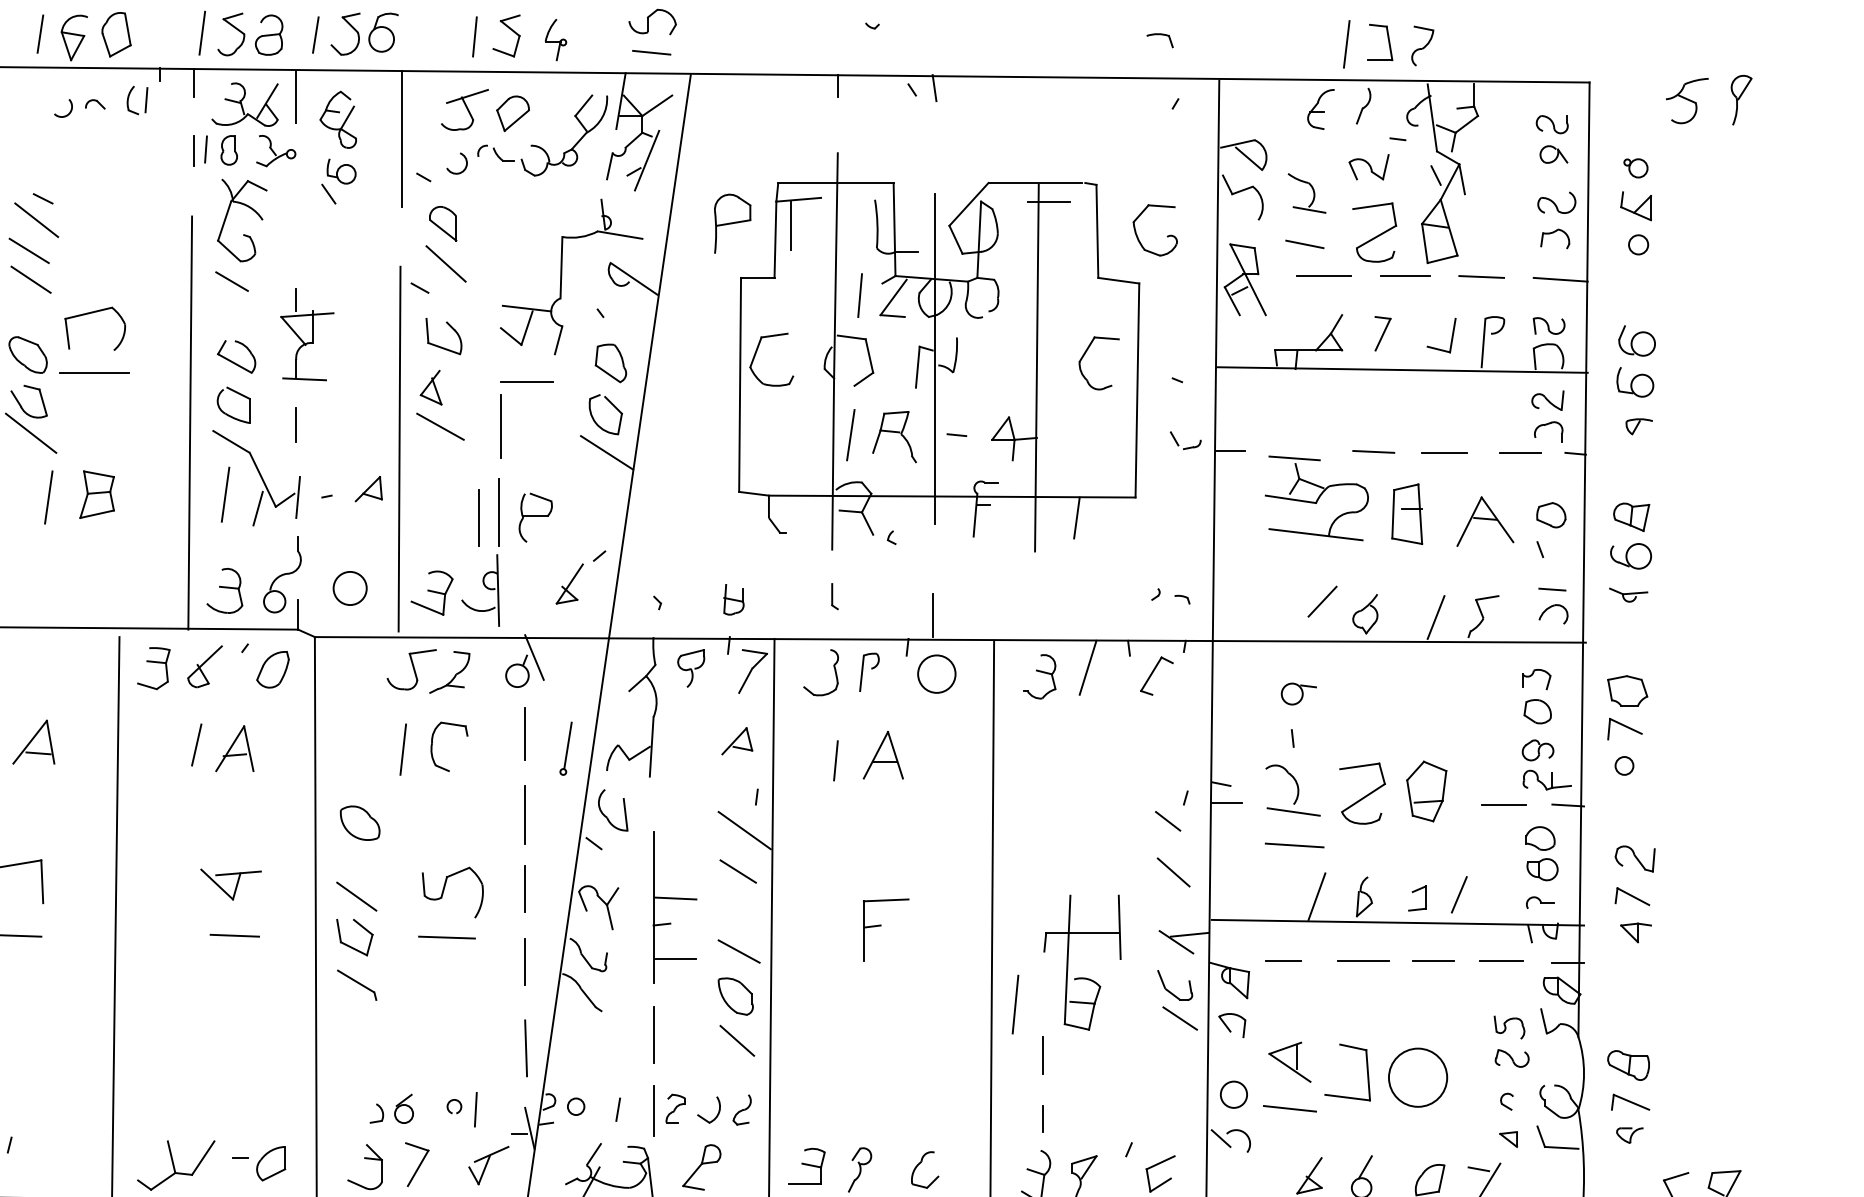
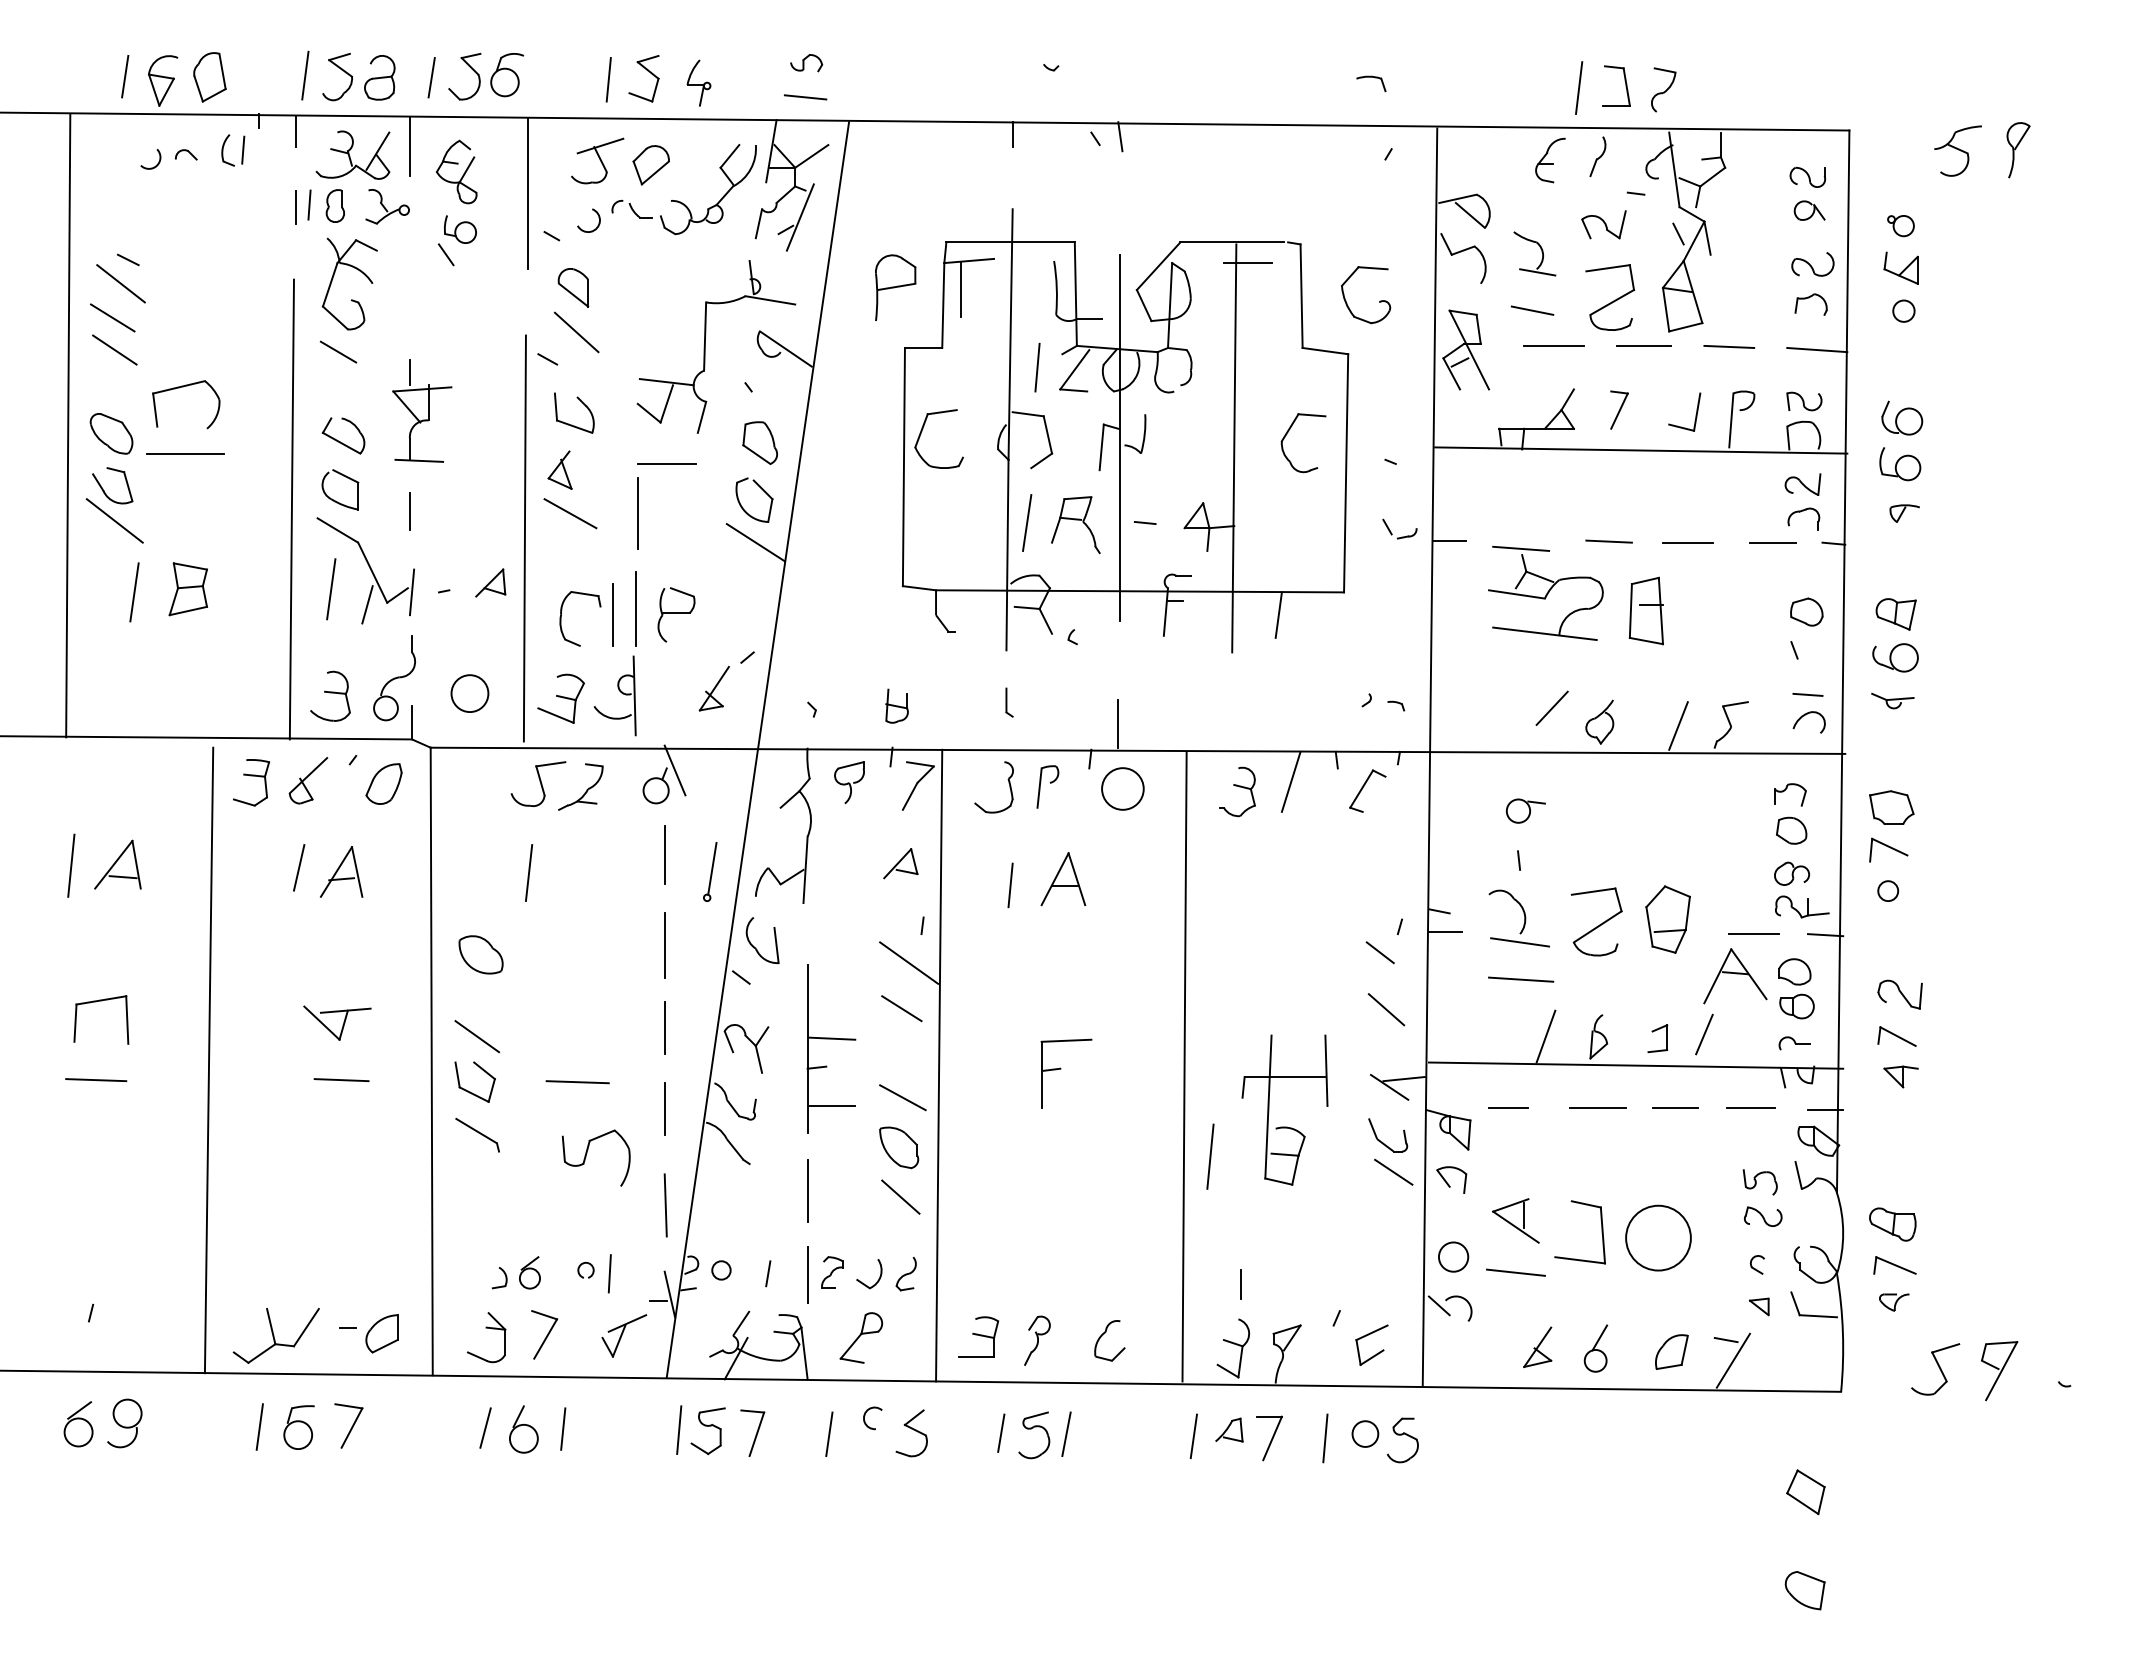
part: (652, 21) -> (806, 62), size x0.6
part: (1485, 521) -> (1735, 976), moved
part: (432, 746) -> (561, 618), moved
part: (445, 888) -> (587, 1153), moved
line: (1042, 1055) -> (1240, 1213), removed

